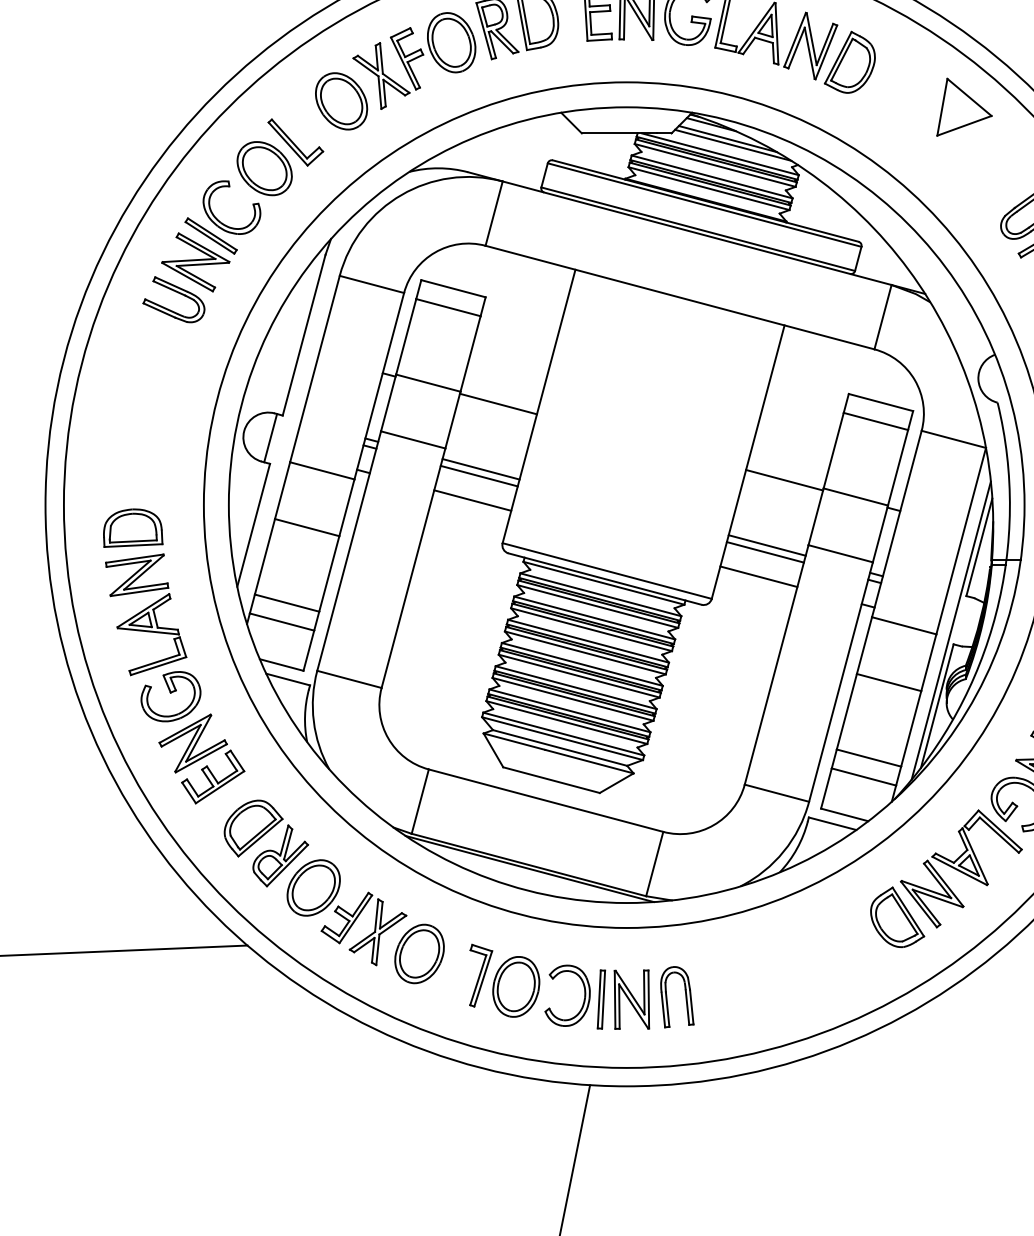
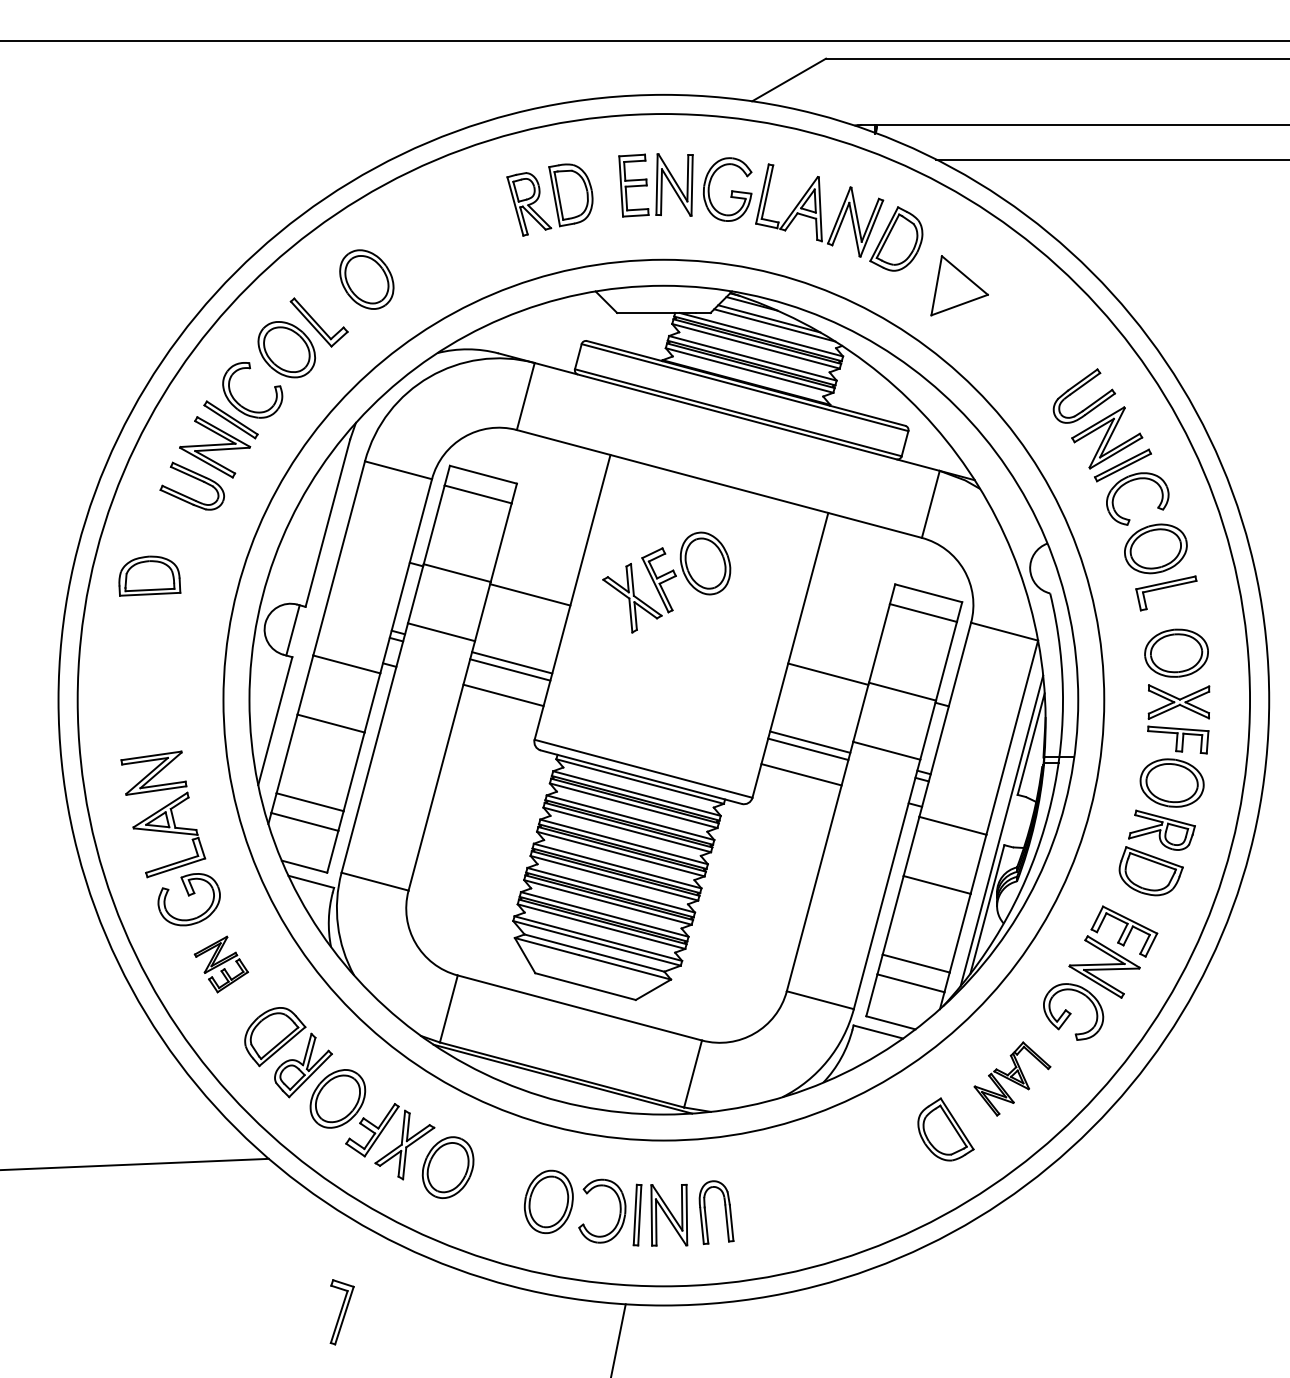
part: (414, 60) -> (666, 582), moved
part: (964, 107) -> (959, 285), moved
part: (132, 527) -> (149, 575), moved
part: (201, 758) -> (221, 964), size x0.6
part: (961, 868) -> (1012, 1078), size x0.6
part: (480, 975) -> (341, 1312), moved

